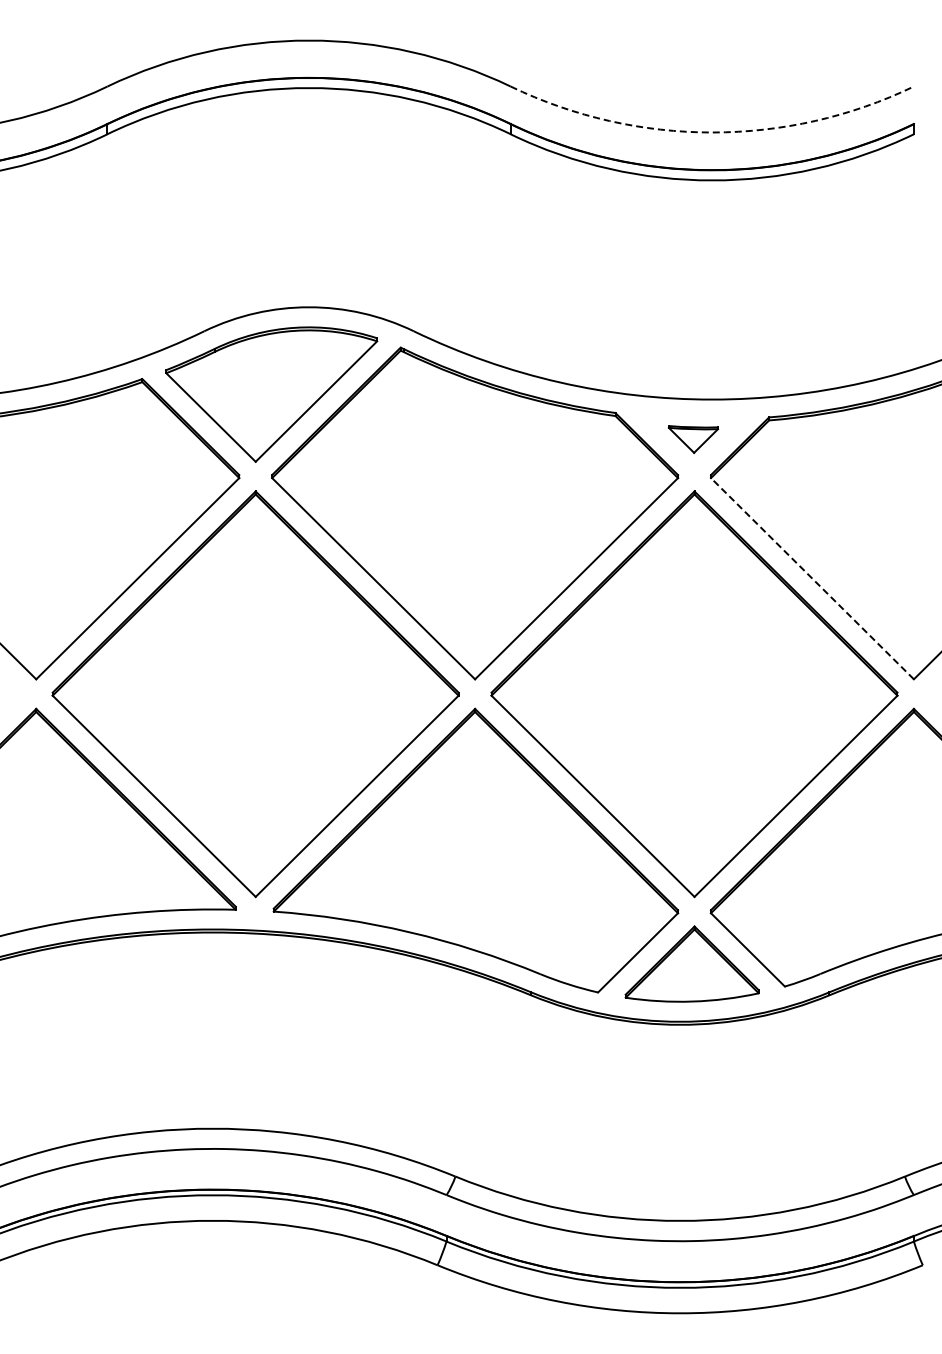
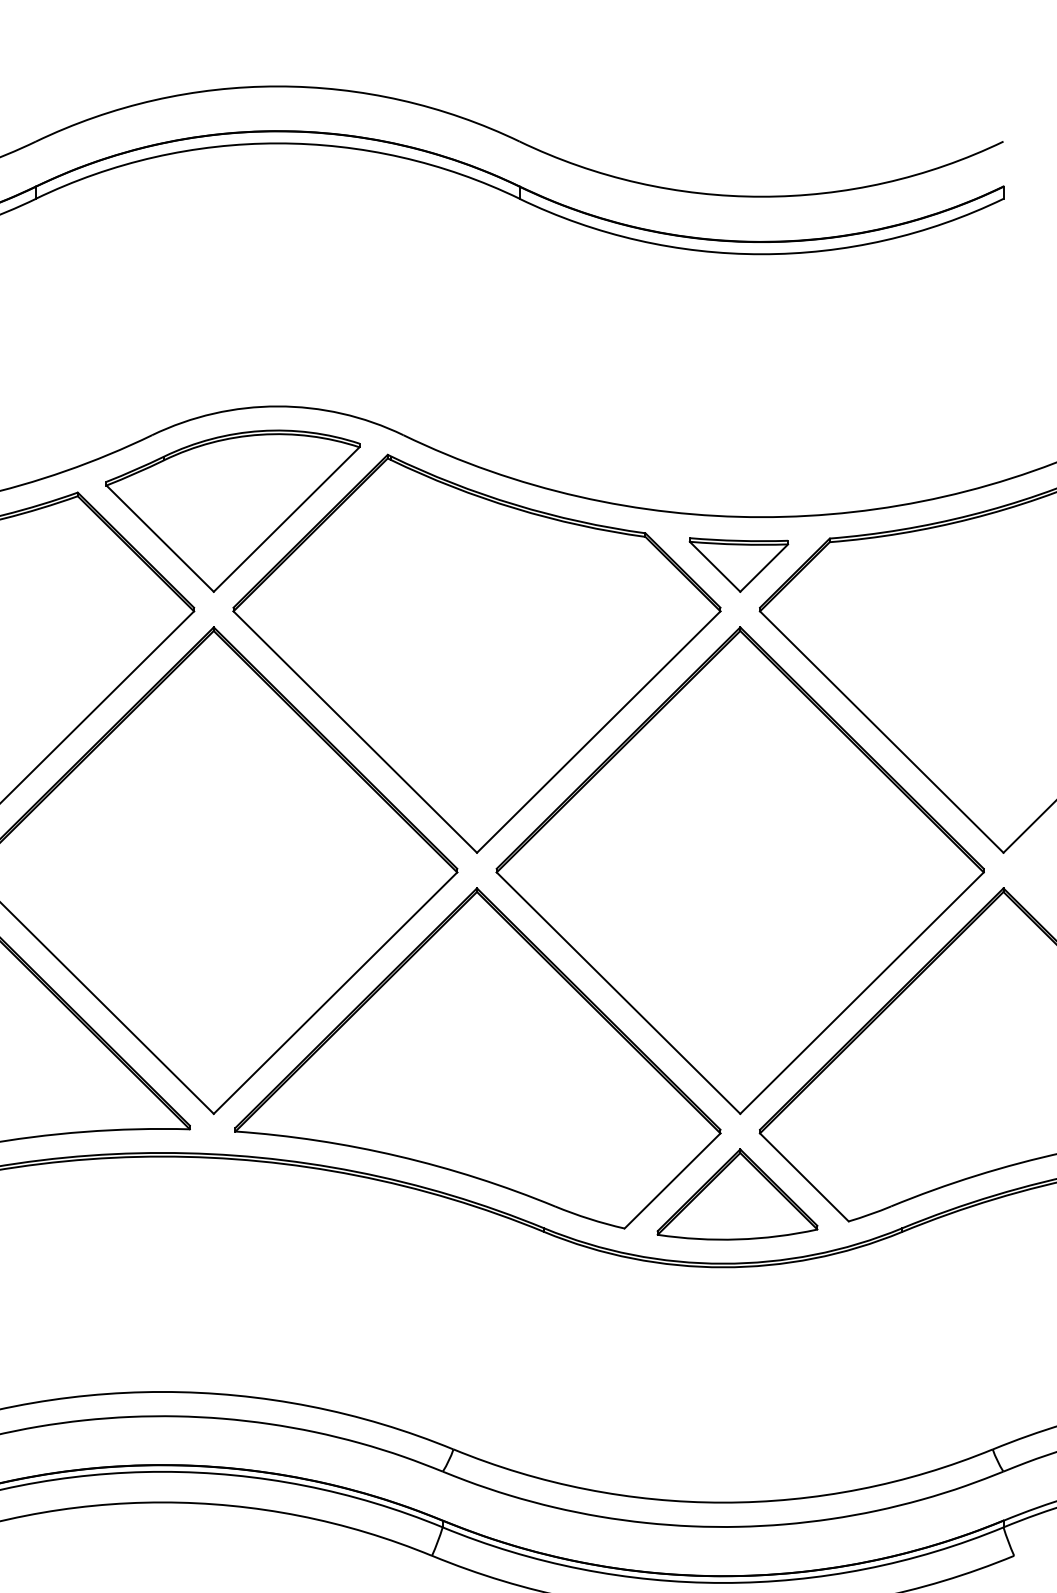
arc: (712, 132) -> (761, 196), dashed -> solid
part: (693, 439) -> (739, 565), size x1.67
line: (812, 578) -> (881, 731), dashed -> solid

